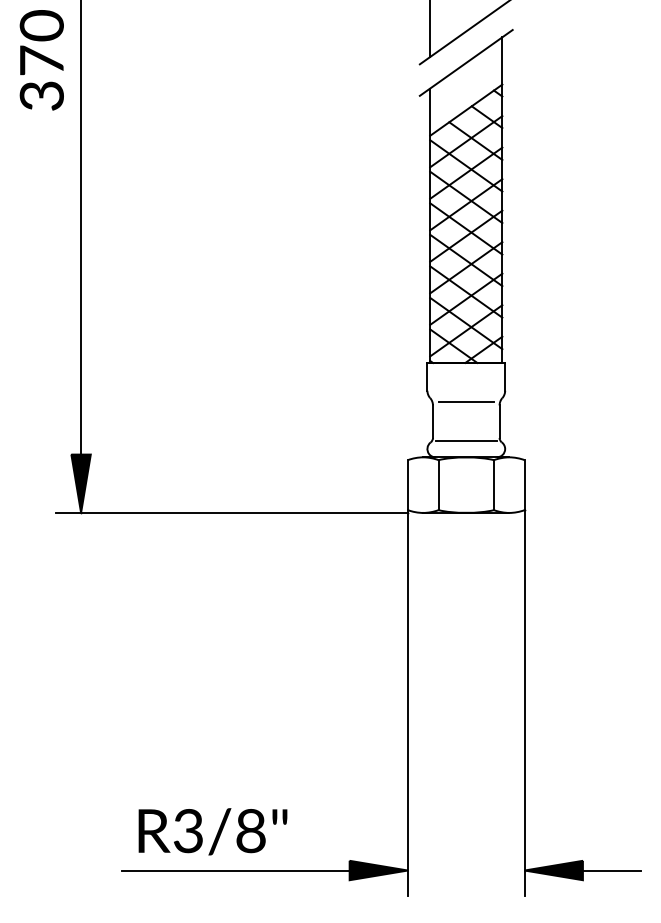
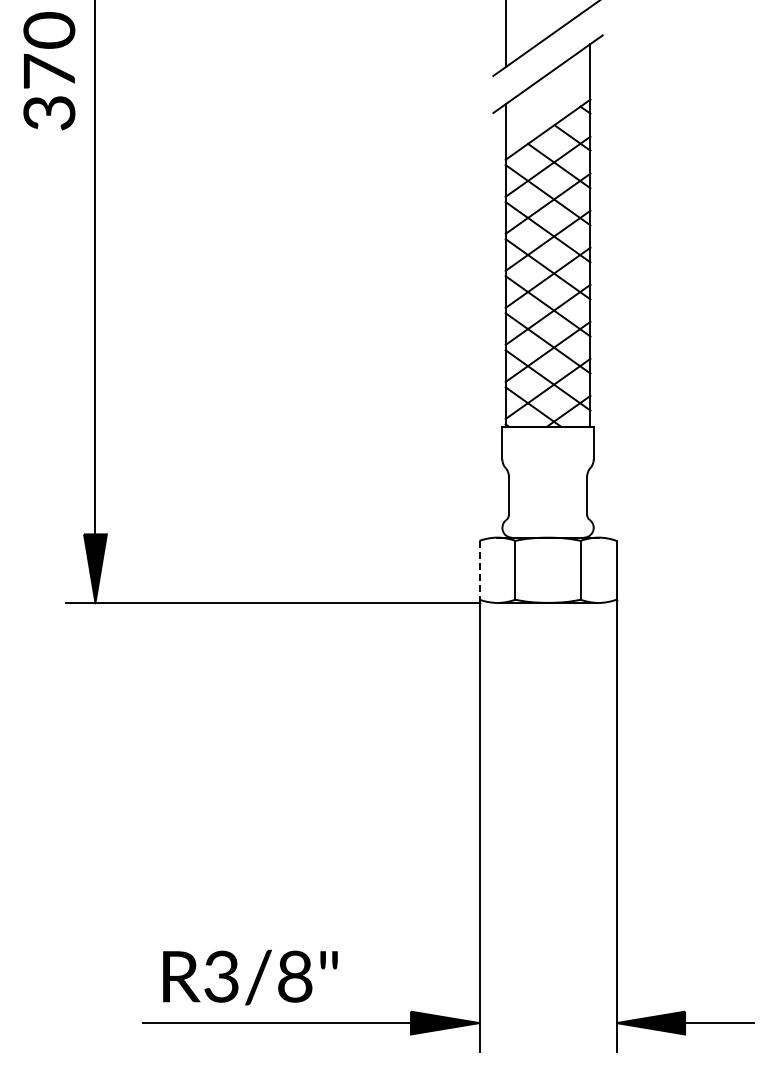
line: (465, 401) -> (547, 472), removed
line: (465, 441) -> (547, 518), removed
line: (407, 485) -> (479, 570), solid -> dashed

